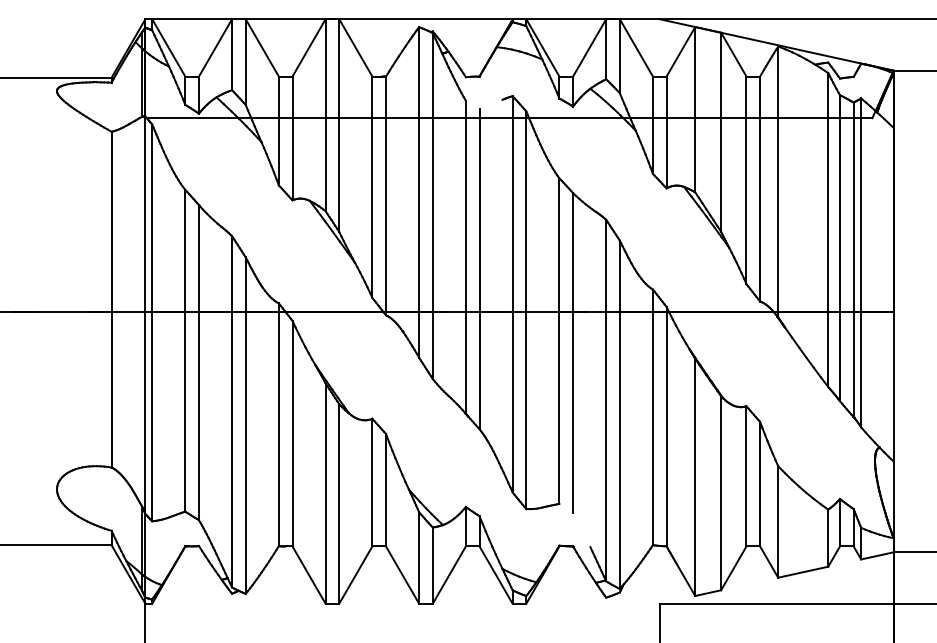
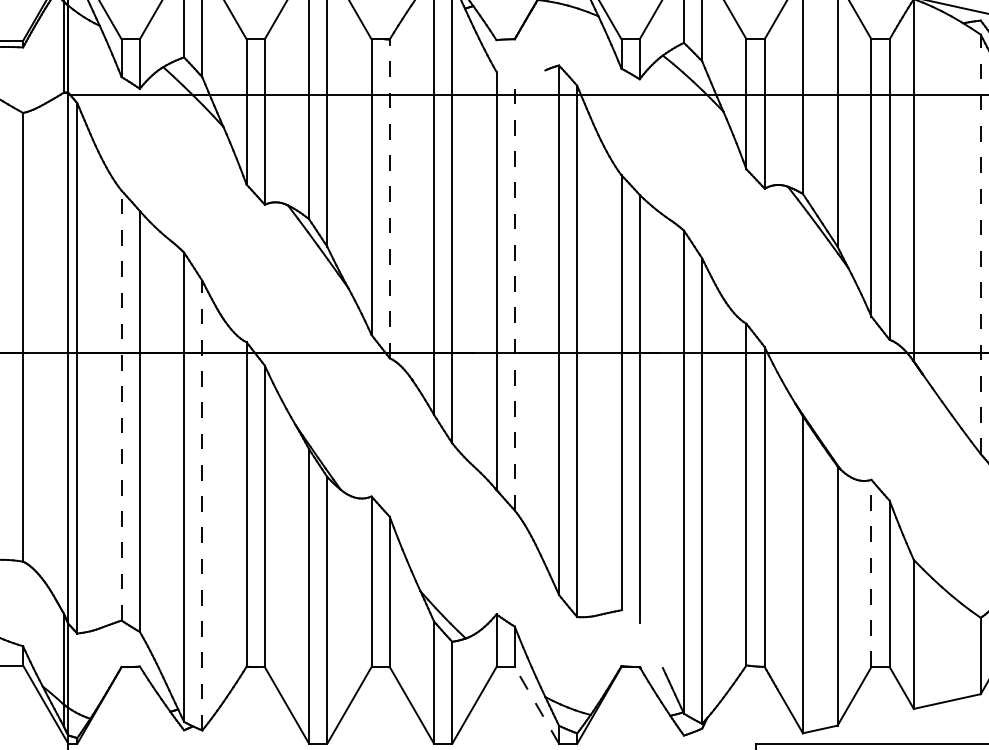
line: (386, 195) -> (390, 198), solid -> dashed
line: (828, 230) -> (981, 244), solid -> dashed
line: (479, 269) -> (514, 297), solid -> dashed
line: (185, 350) -> (121, 405), solid -> dashed
line: (245, 425) -> (202, 505), solid -> dashed
line: (746, 475) -> (871, 572), solid -> dashed
line: (495, 574) -> (536, 704), solid -> dashed

